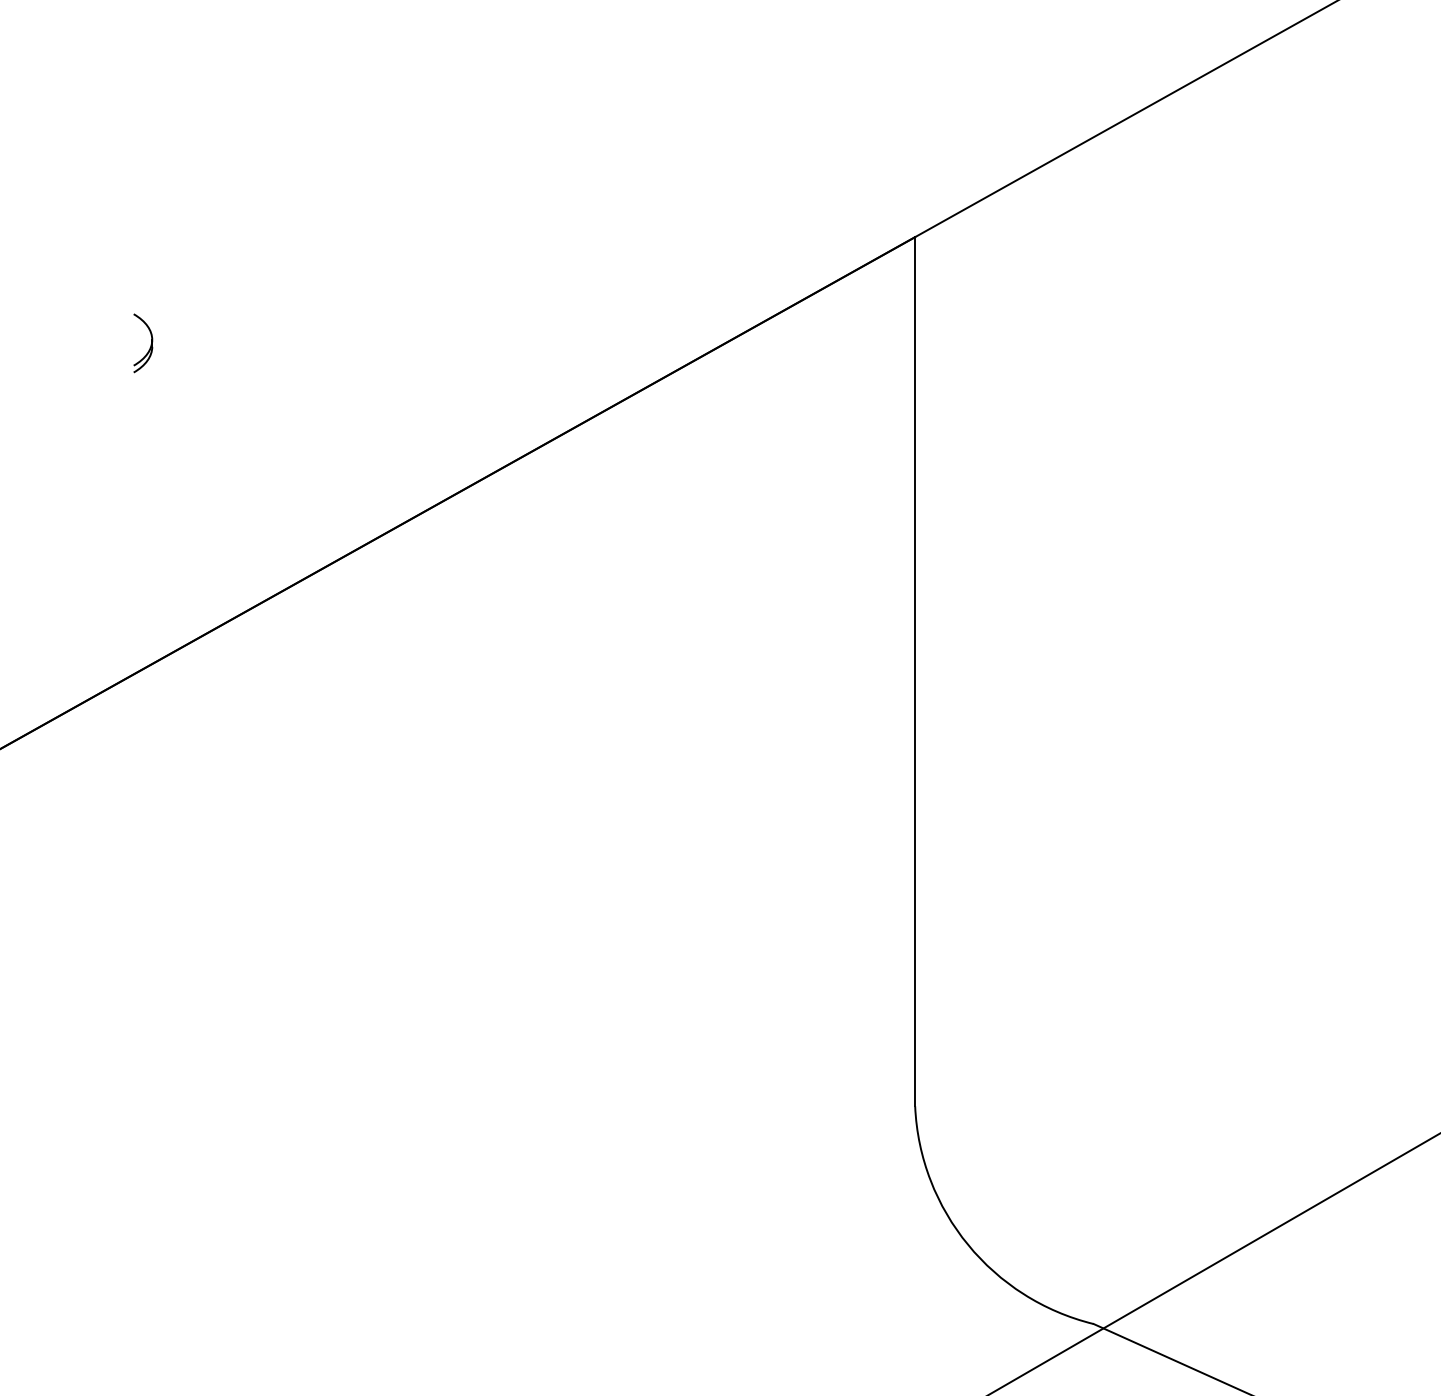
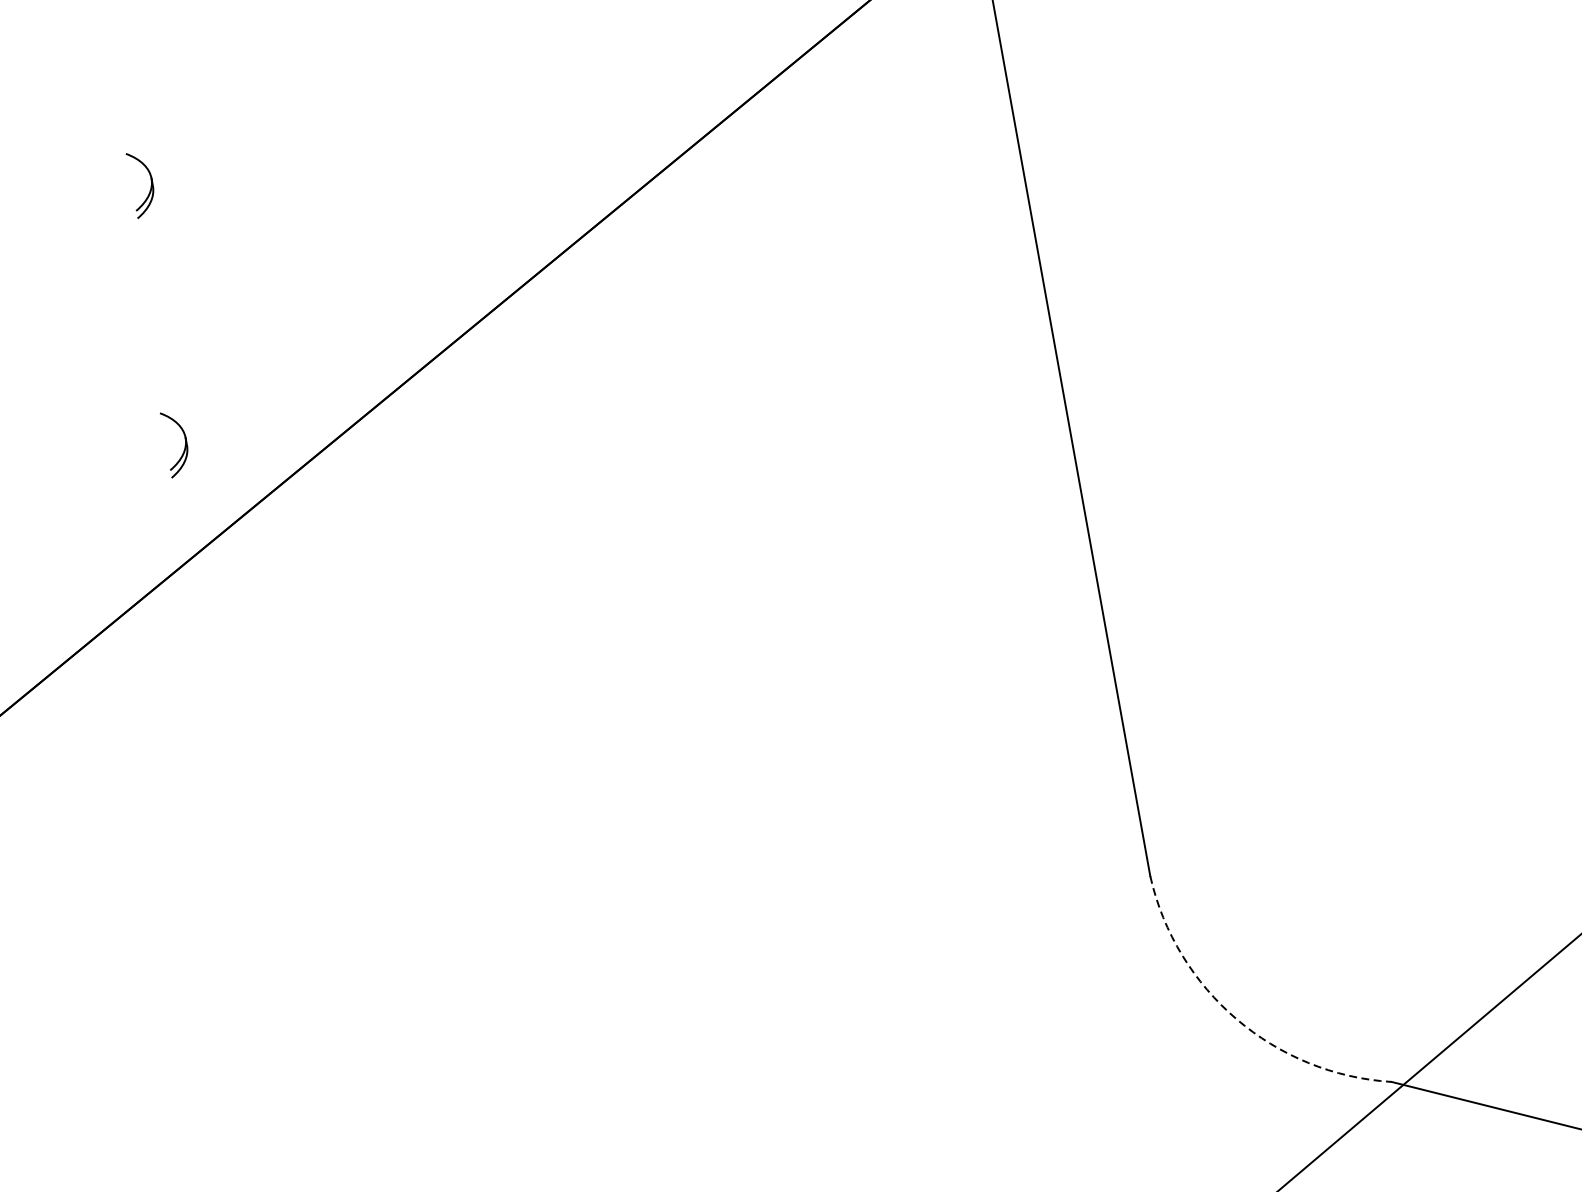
part: (139, 576) -> (184, 443), added
arc: (968, 1244) -> (1236, 1018), solid -> dashed

